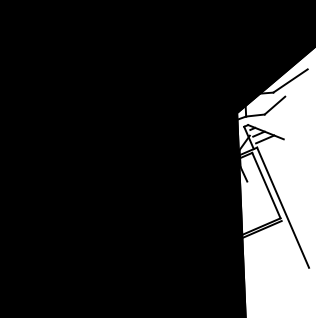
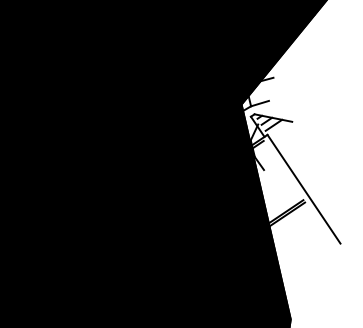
line: (290, 80) -> (288, 62), removed
line: (274, 104) -> (276, 89), removed
line: (266, 185) -> (283, 170), removed

